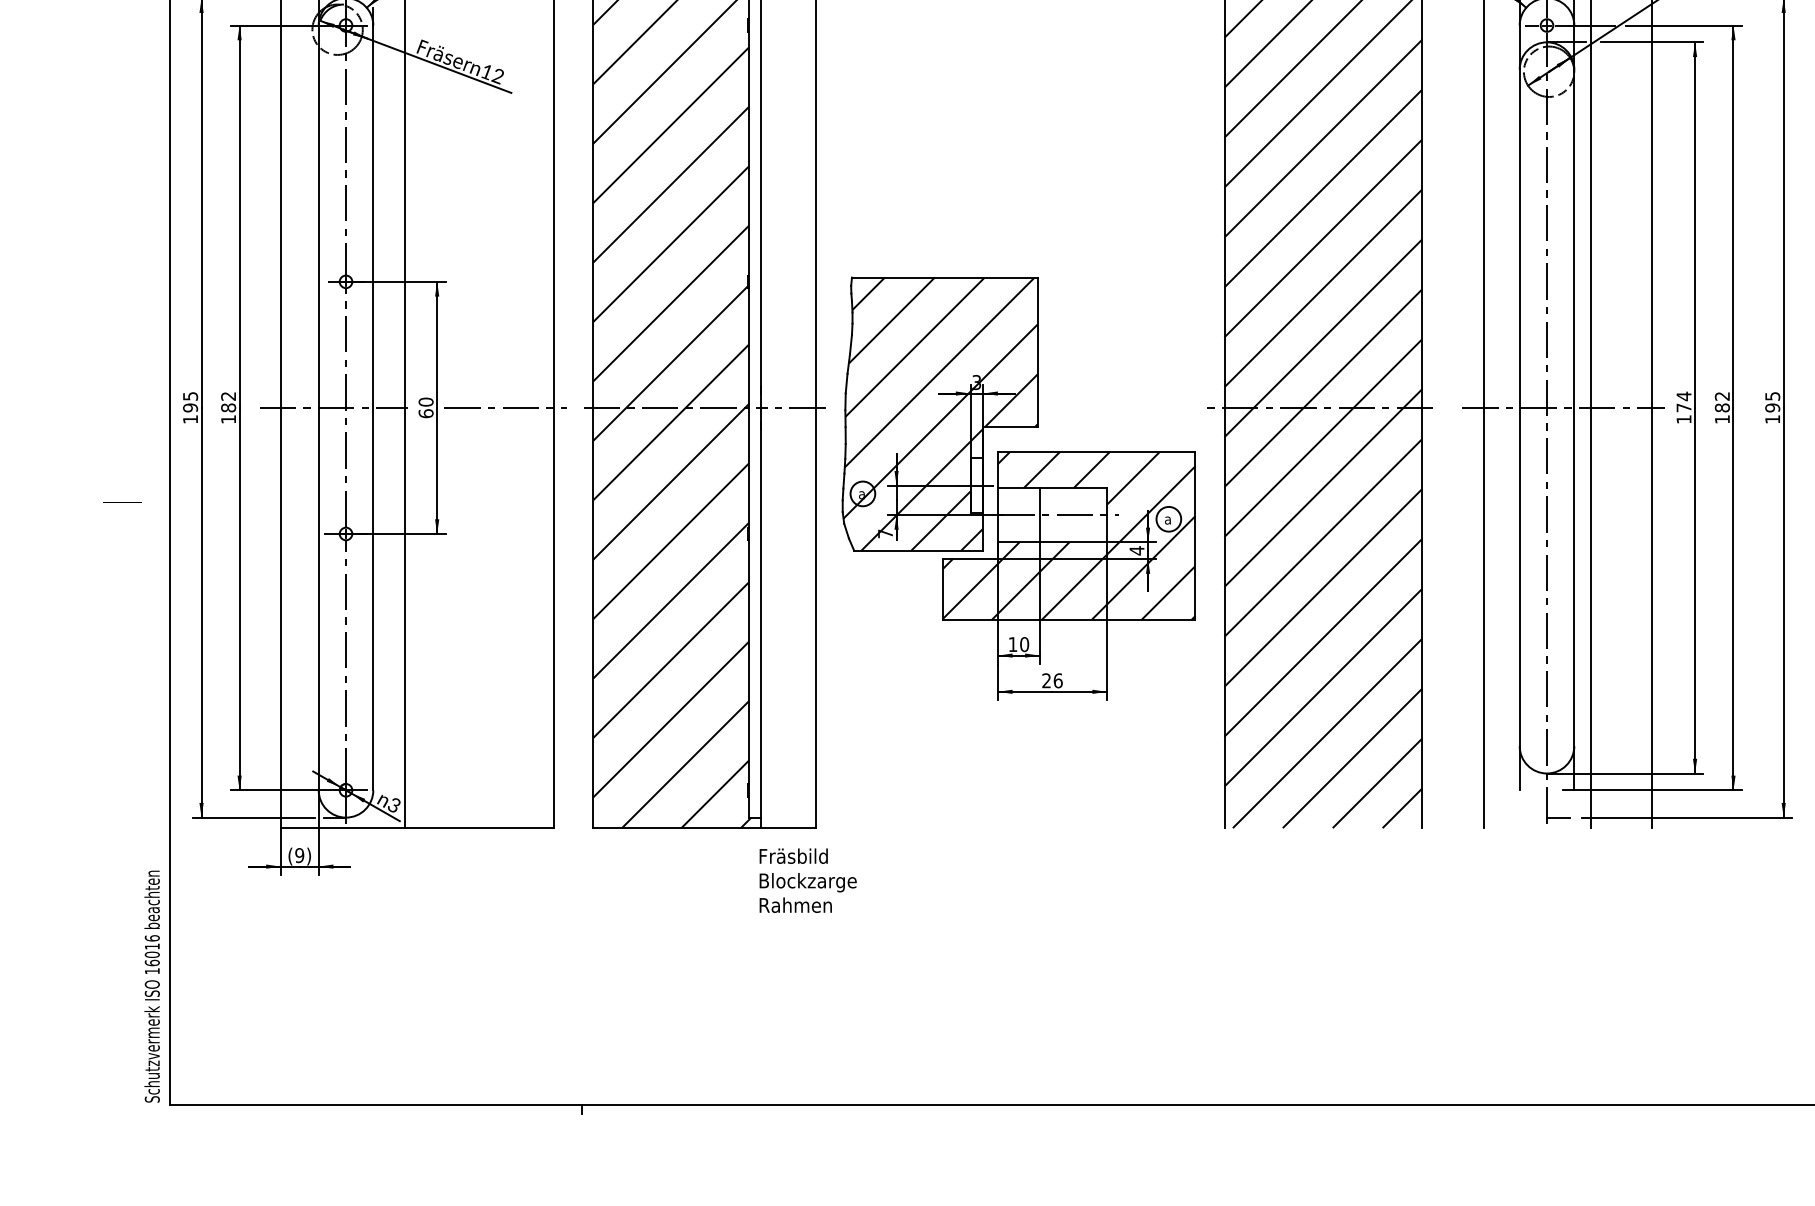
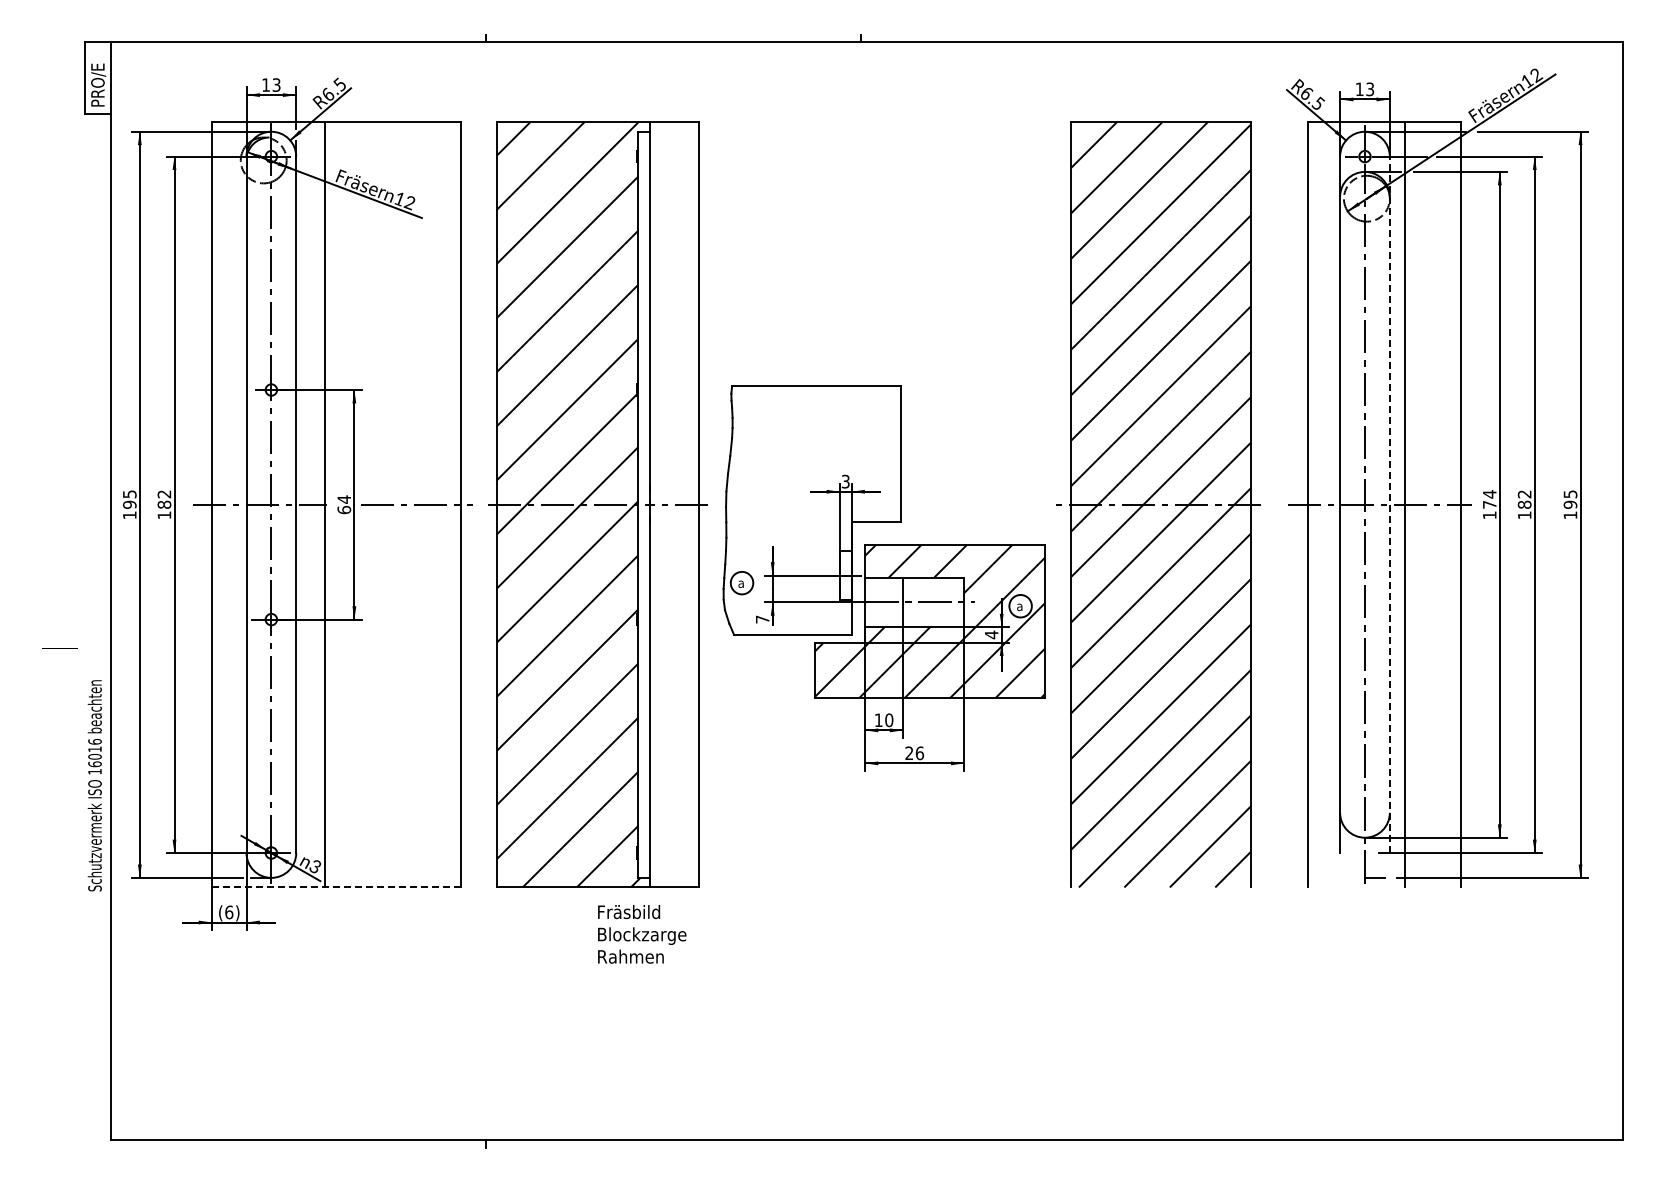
text: (426, 402) -> (344, 499), 60 -> 64
line: (1573, 407) -> (1389, 504), solid -> dashed
hatch: (940, 414) -> (812, 510), removed
line: (122, 502) -> (59, 648), moved
line: (417, 828) -> (336, 887), solid -> dashed
text: (300, 855) -> (229, 912), (9) -> (6)
text: (808, 880) -> (642, 934), moved
text: (151, 986) -> (94, 785), moved

